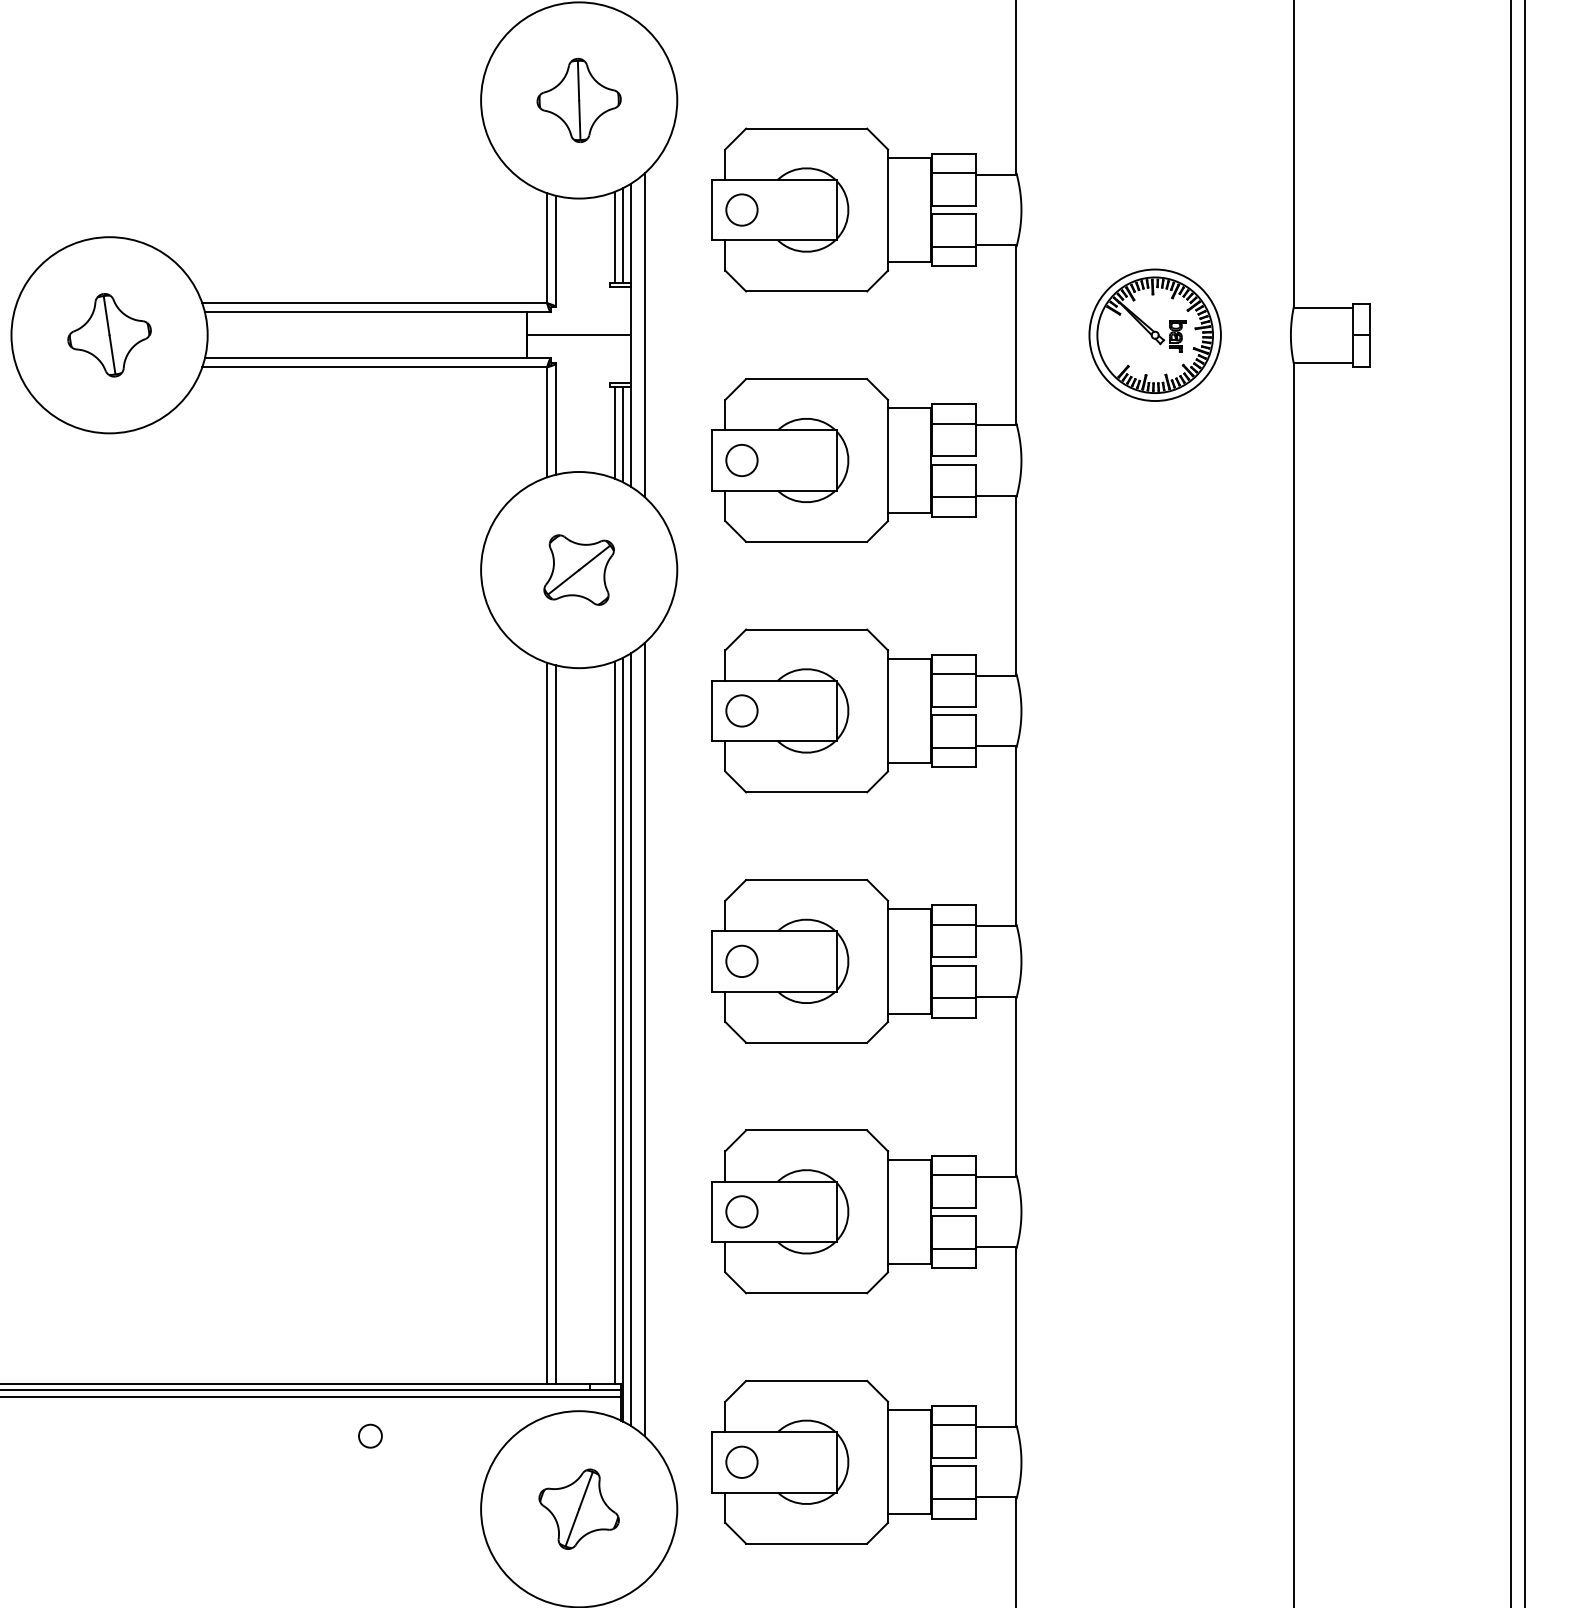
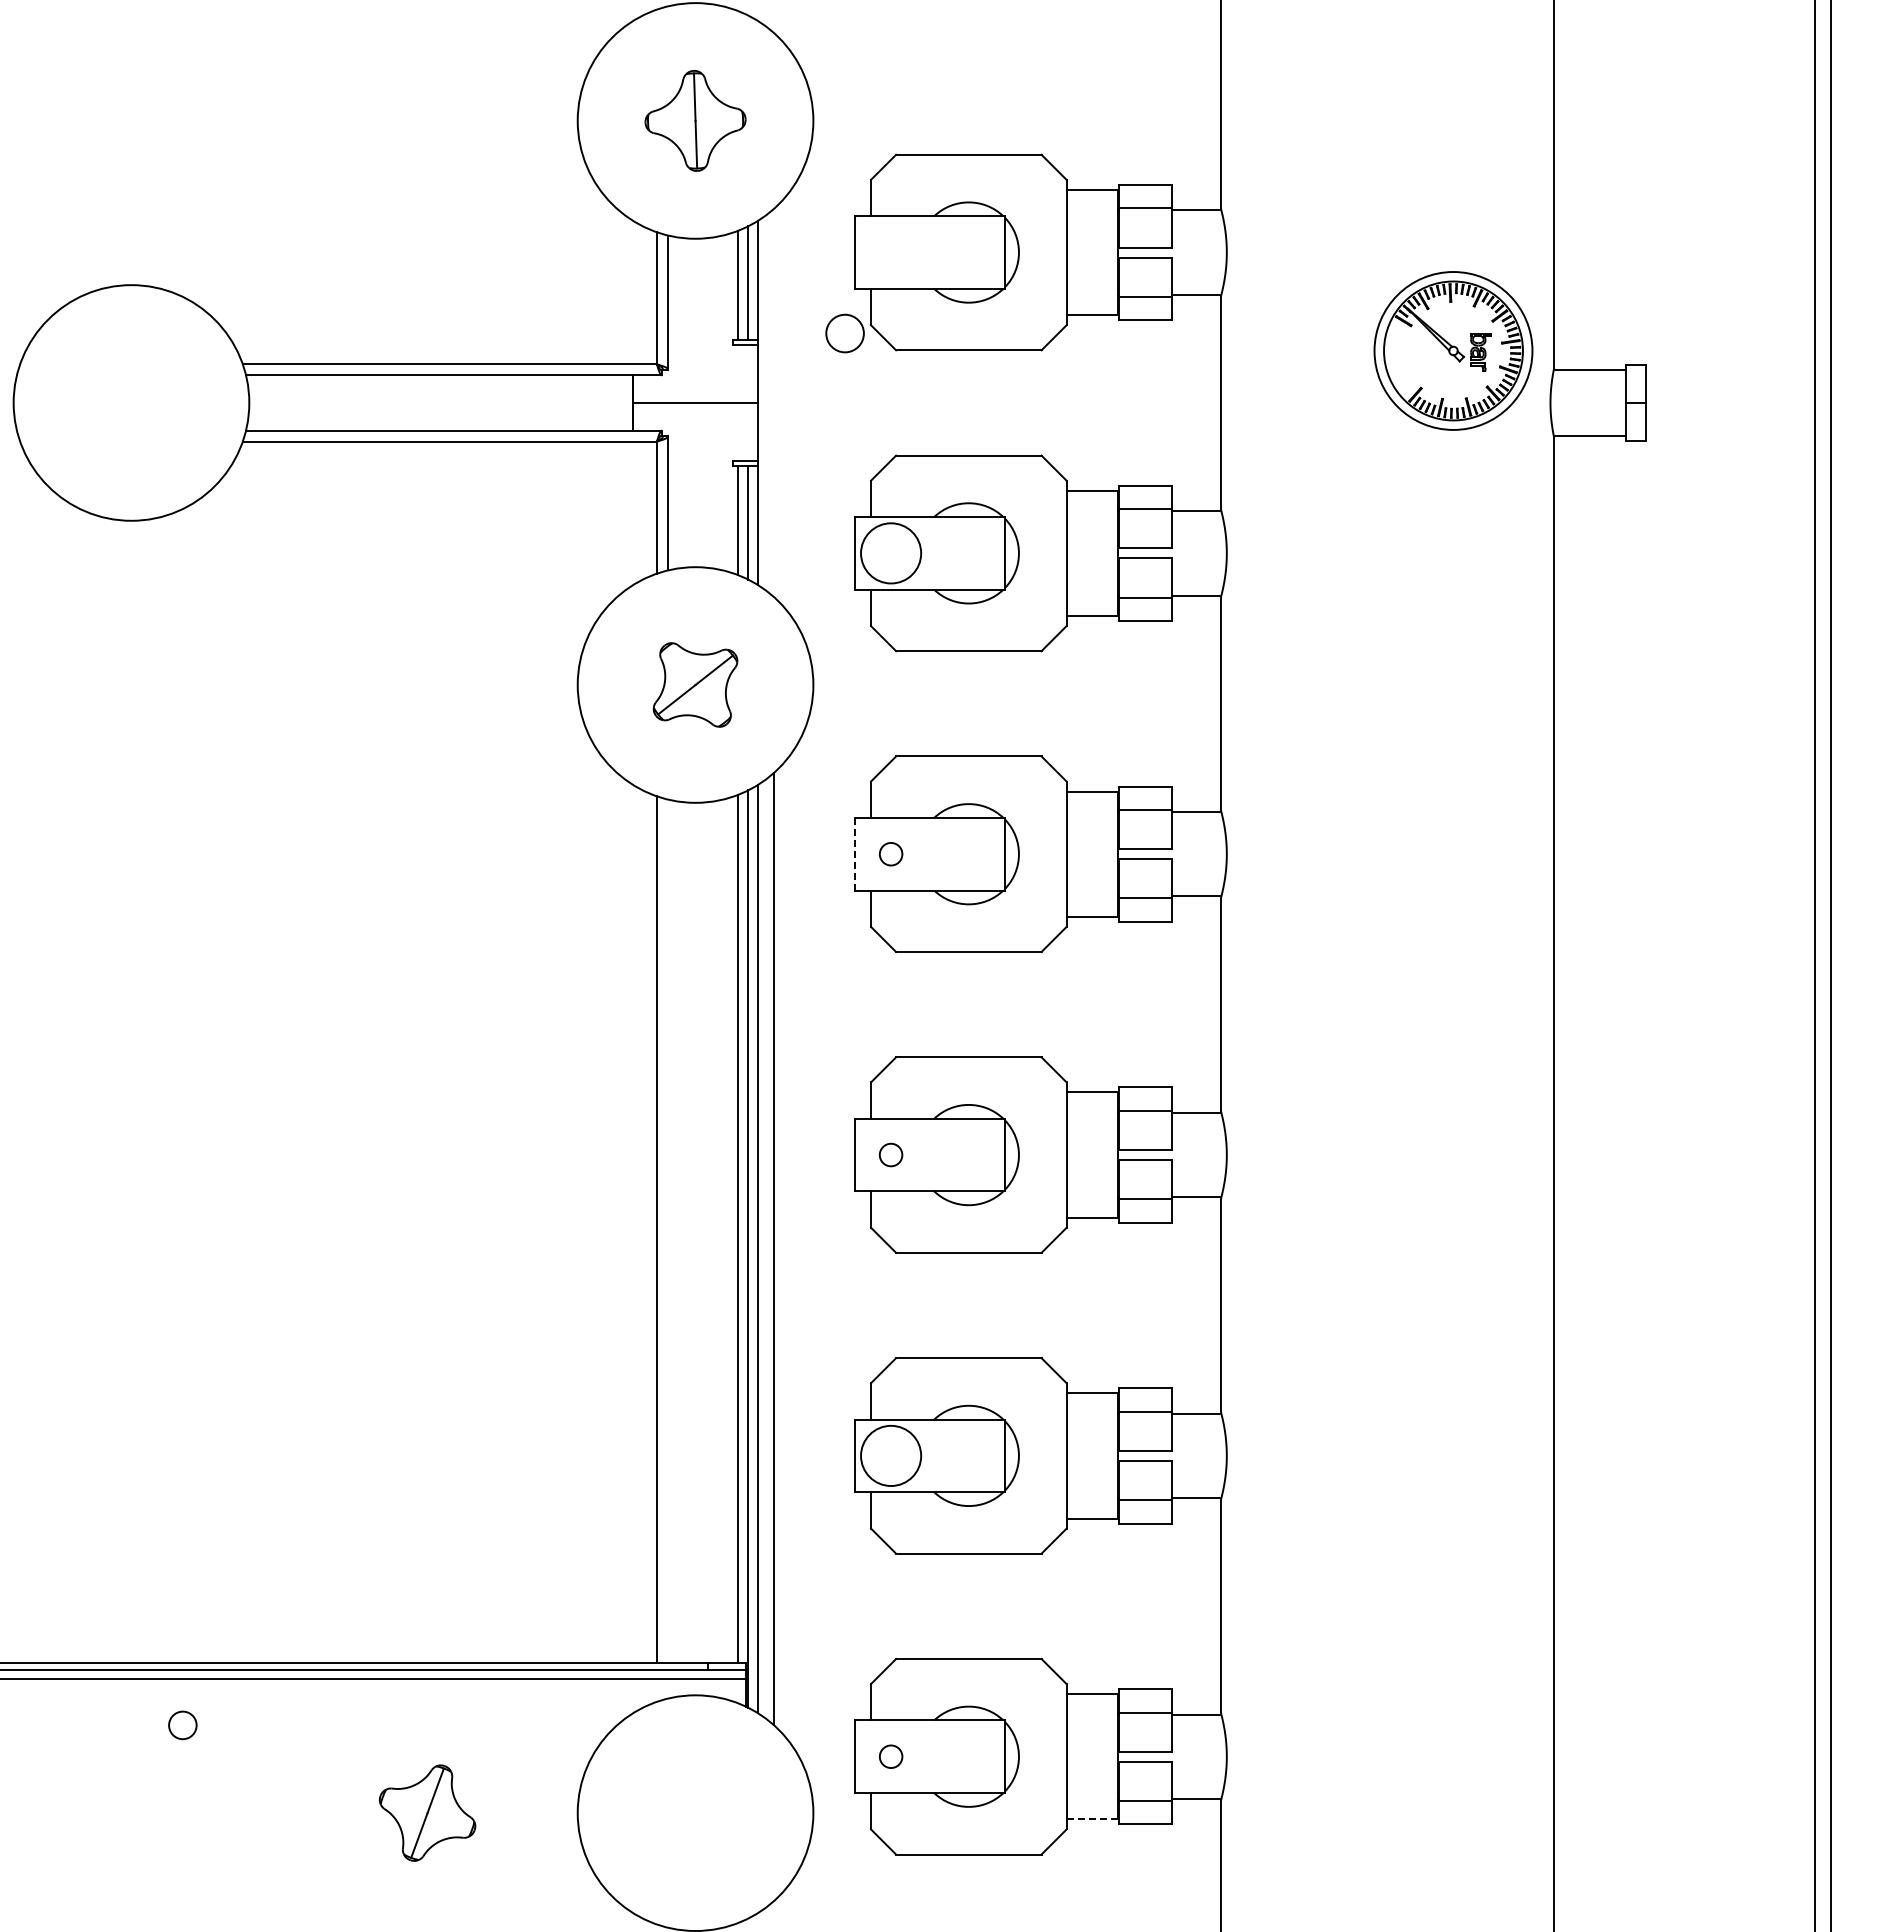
circle: (741, 210) -> (844, 333), moved
part: (109, 334) -> (131, 402), removed
line: (644, 334) -> (774, 402), removed
part: (1155, 334) -> (1453, 350), moved
circle: (741, 460) -> (890, 553), size x1.6
line: (711, 711) -> (854, 854), solid -> dashed
circle: (741, 711) -> (890, 854), size x0.6
circle: (741, 960) -> (890, 1154), size x0.6
line: (555, 1024) -> (667, 1230), removed
circle: (741, 1211) -> (890, 1455), size x1.6
circle: (370, 1436) -> (182, 1725), moved
circle: (741, 1462) -> (890, 1756), size x0.6
part: (579, 1508) -> (427, 1812), moved
line: (909, 1514) -> (1092, 1819), solid -> dashed

